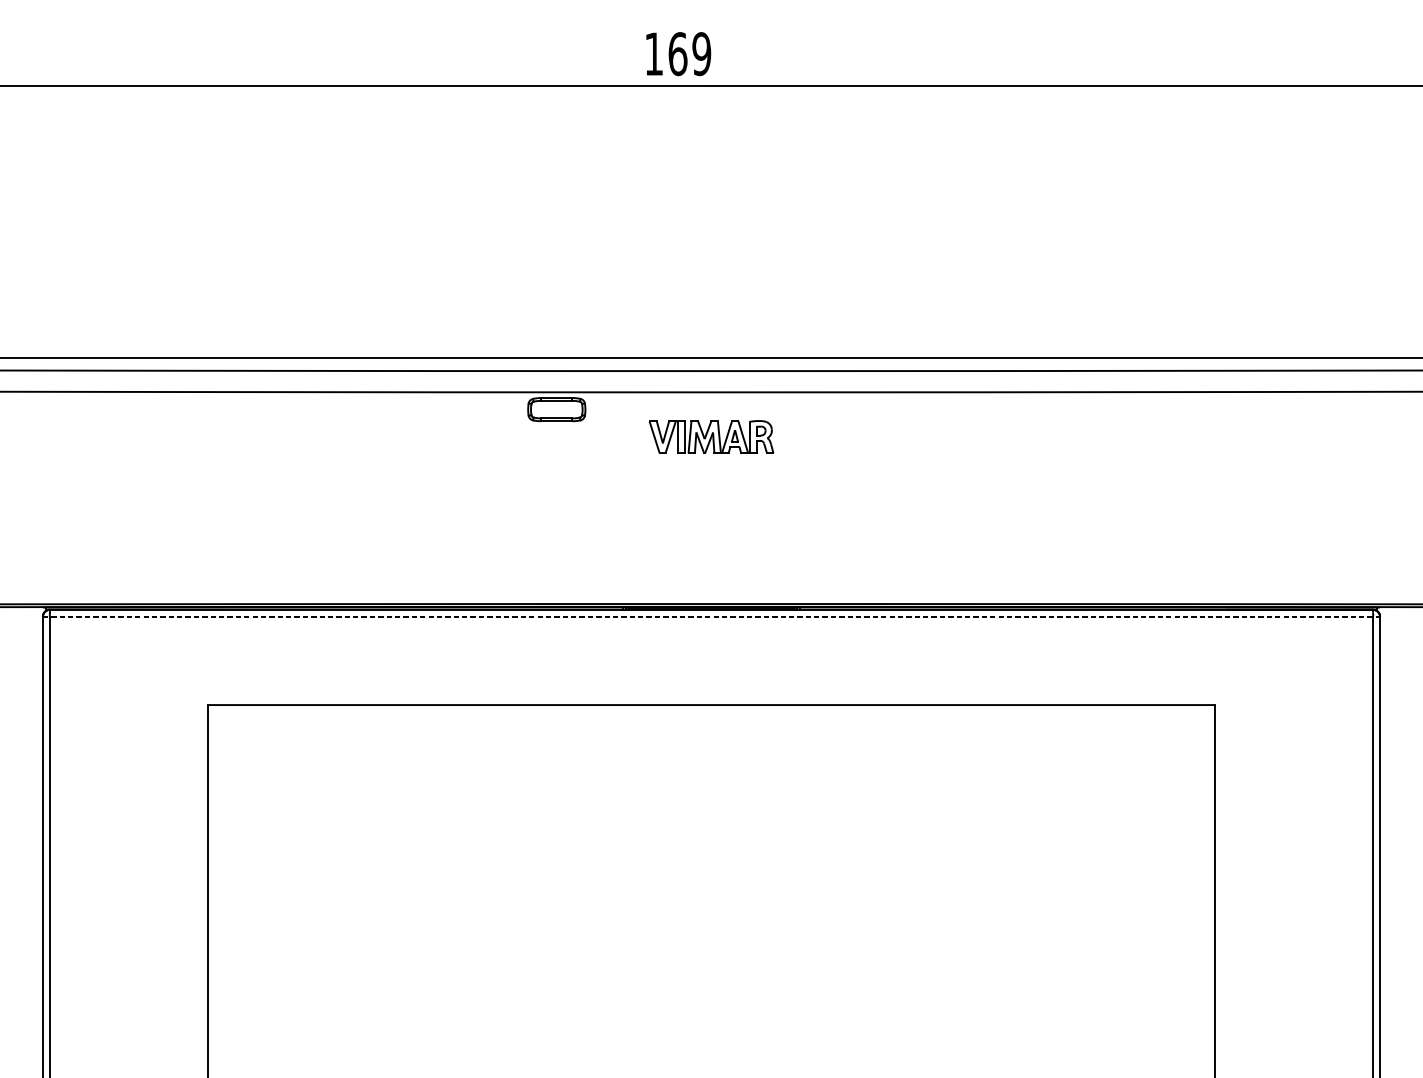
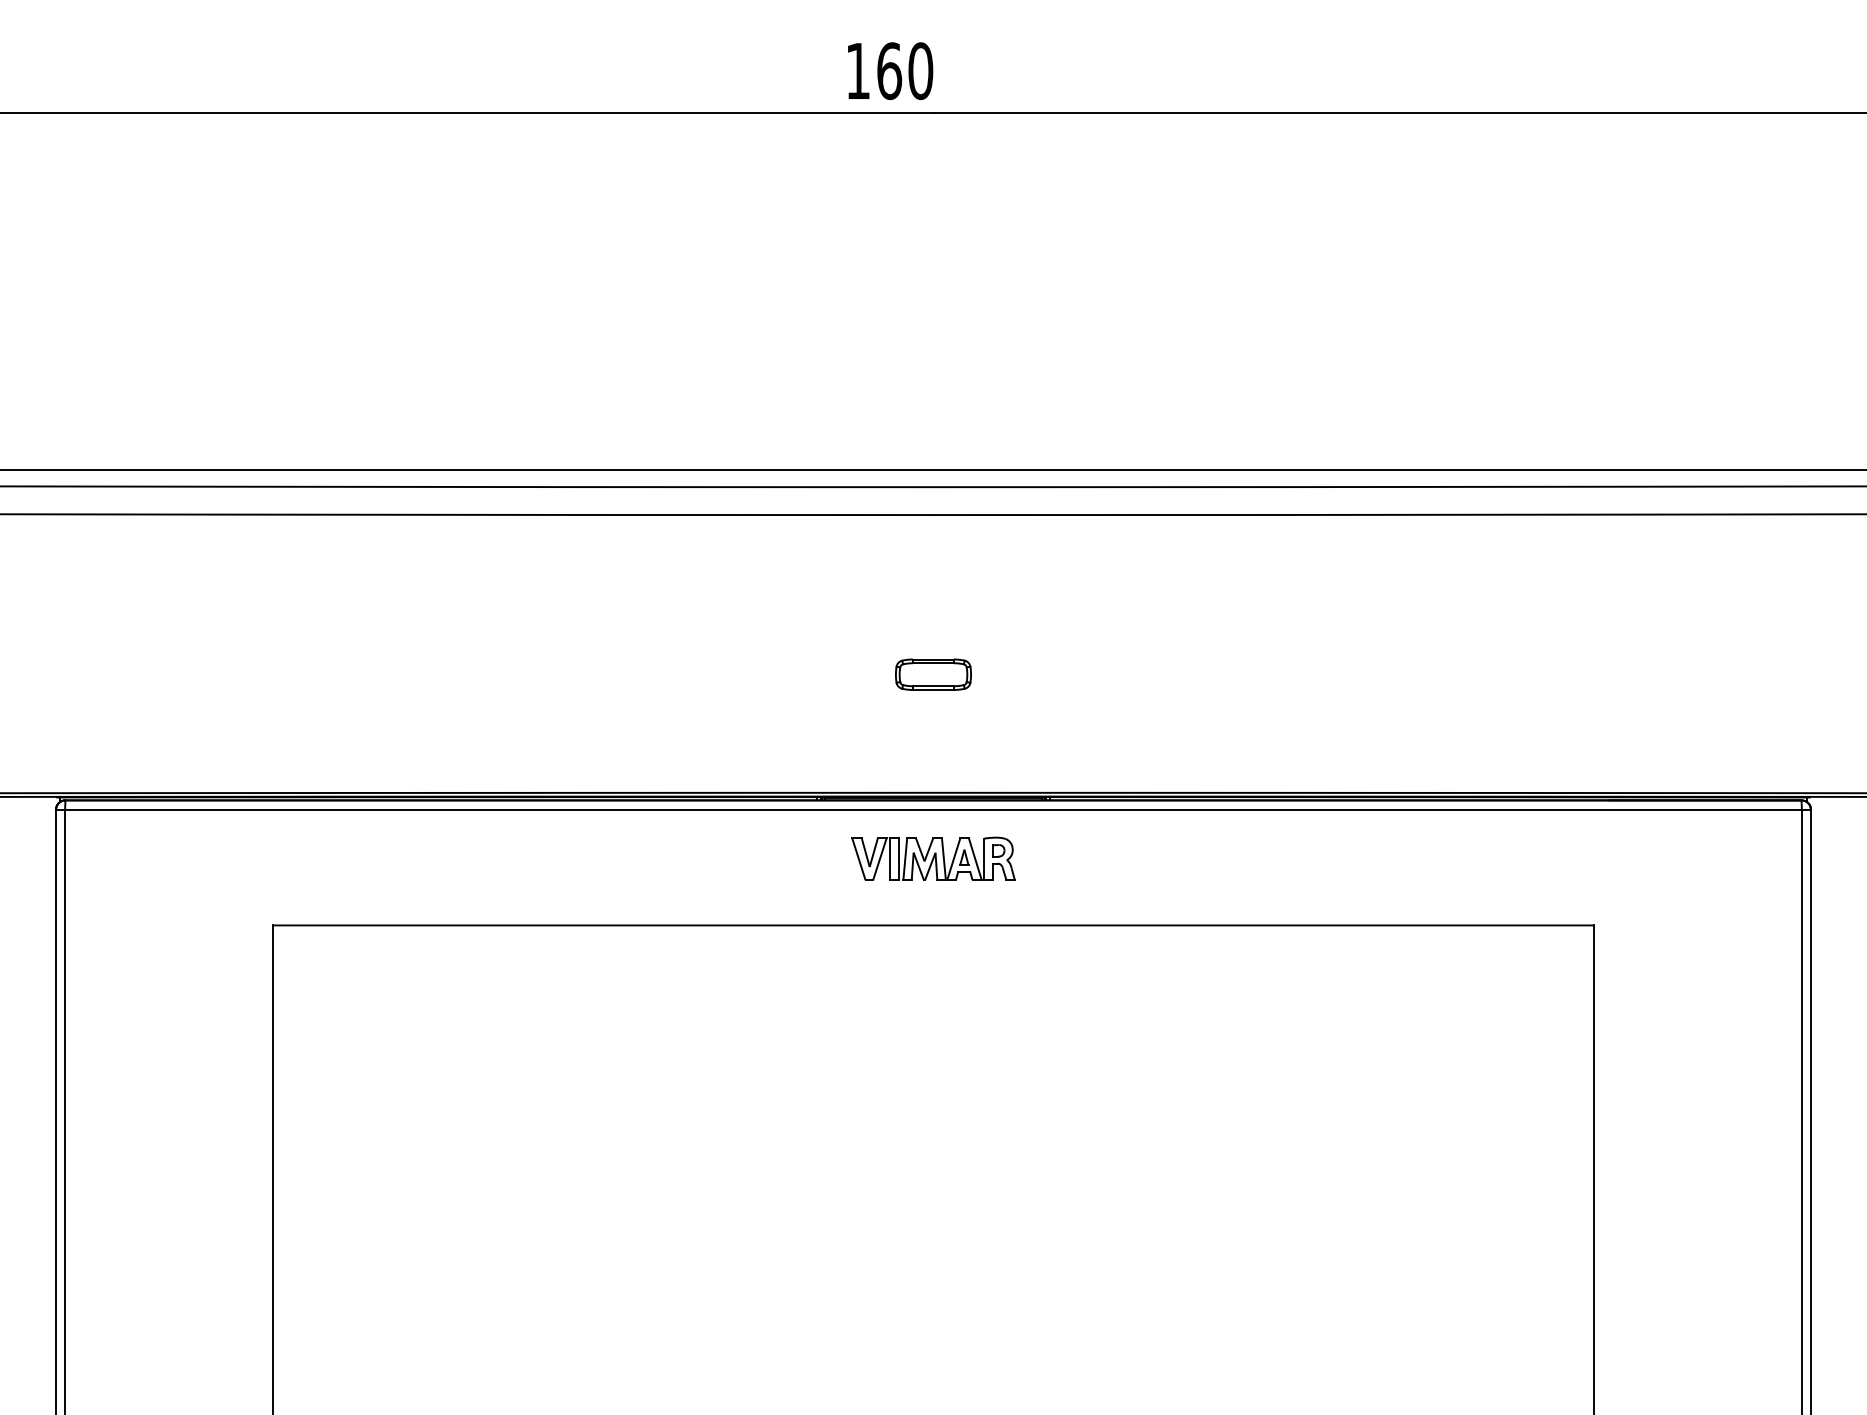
text: (701, 54) -> (920, 71), 169 -> 160
part: (556, 409) -> (933, 674), moved
part: (711, 436) -> (933, 858), moved
line: (712, 616) -> (934, 809), dashed -> solid

